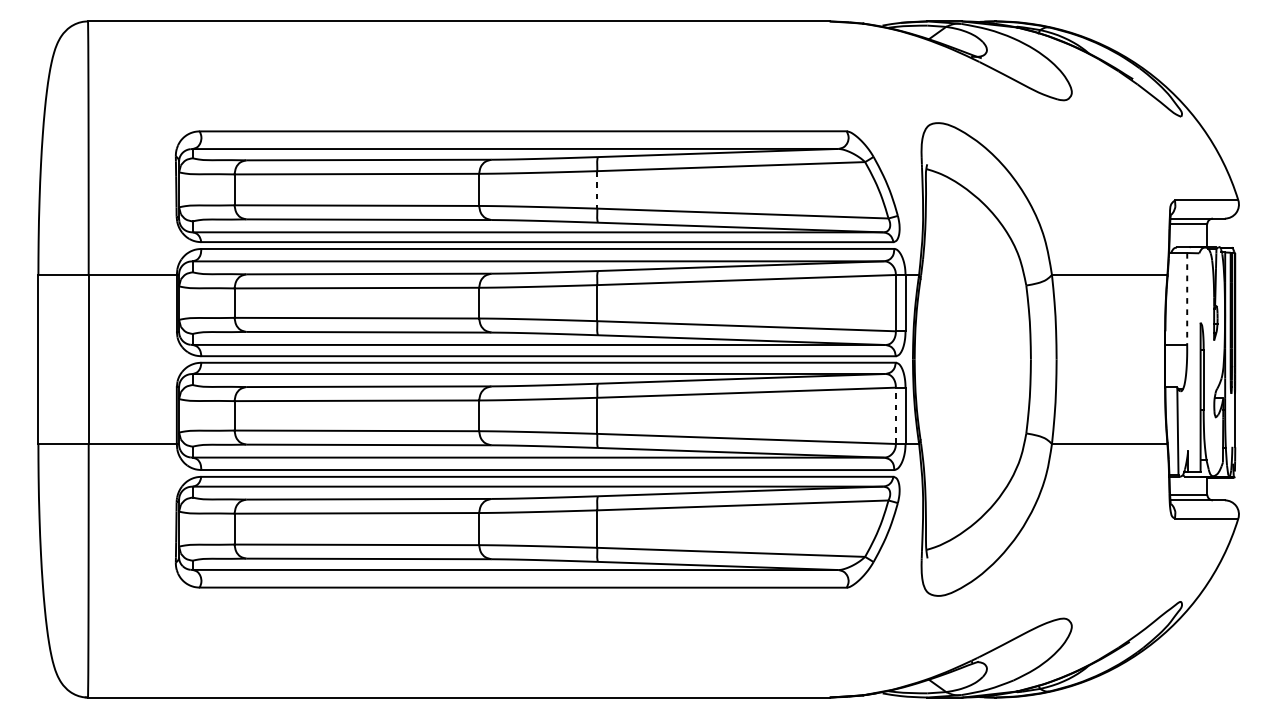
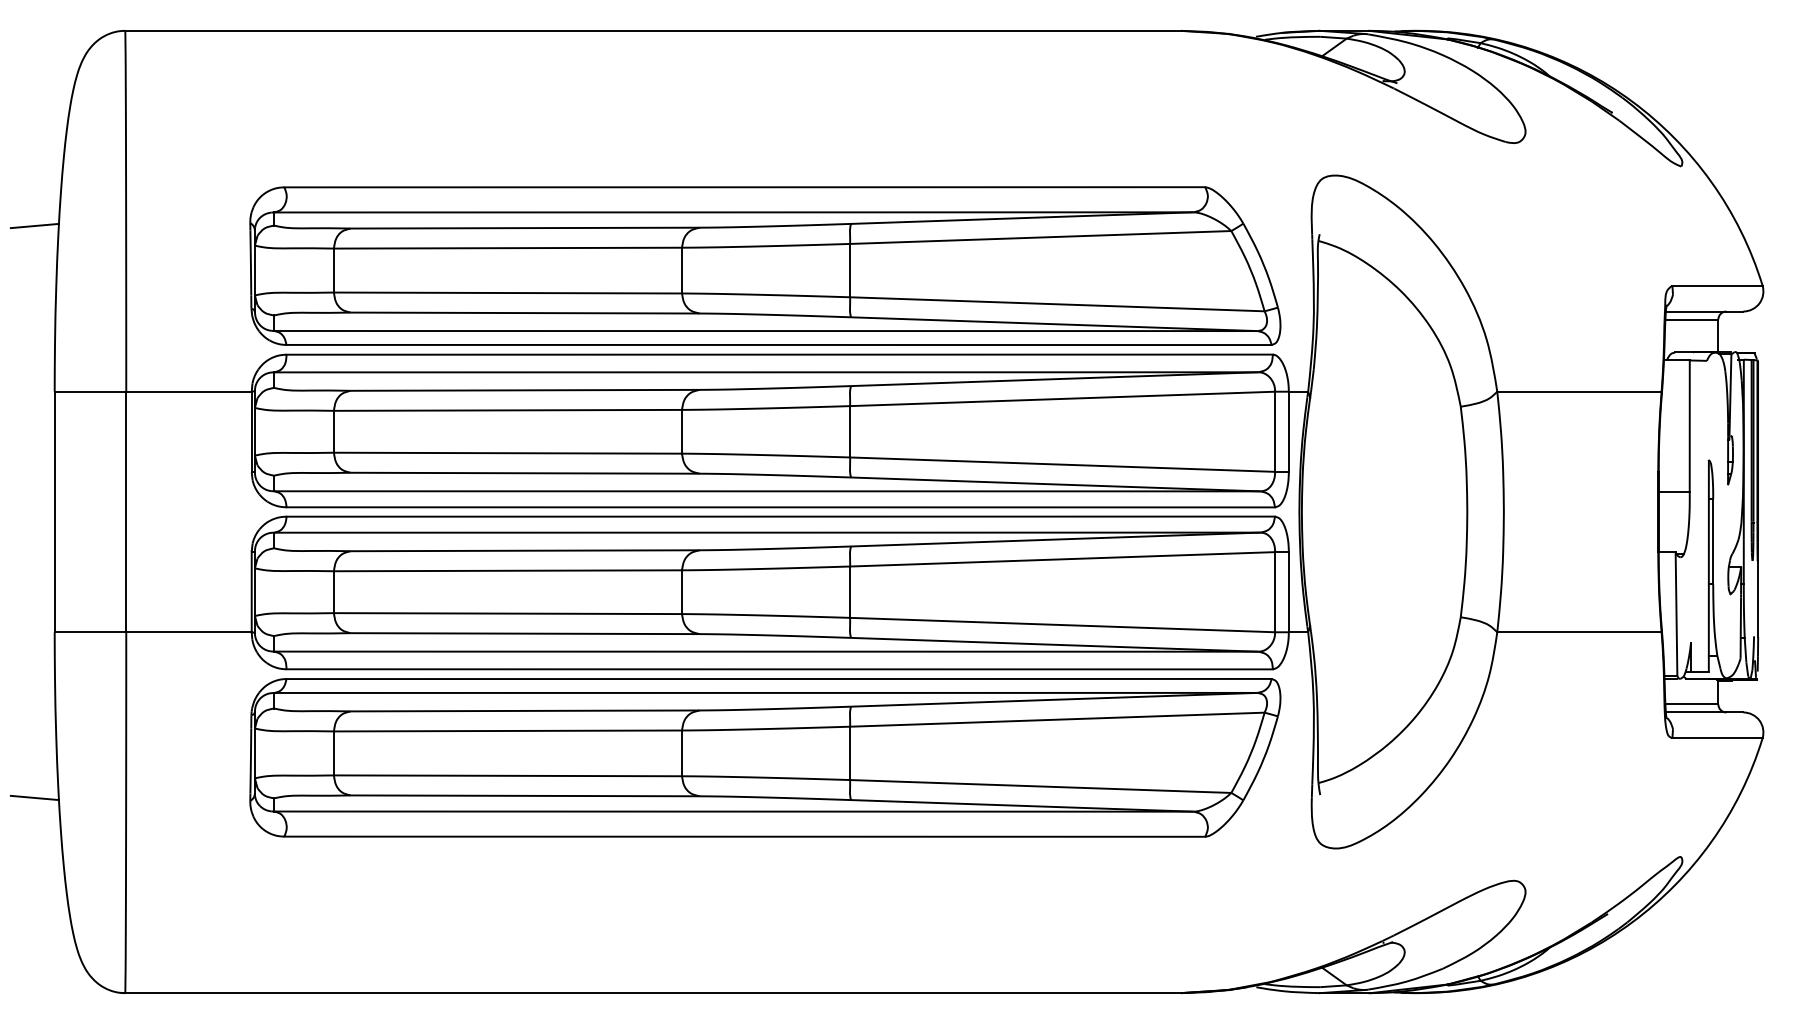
line: (24, 158) -> (34, 225), added
line: (597, 189) -> (850, 270), dashed -> solid
line: (1187, 299) -> (1689, 426), dashed -> solid
line: (896, 415) -> (1275, 591), dashed -> solid
line: (24, 560) -> (34, 797), added

